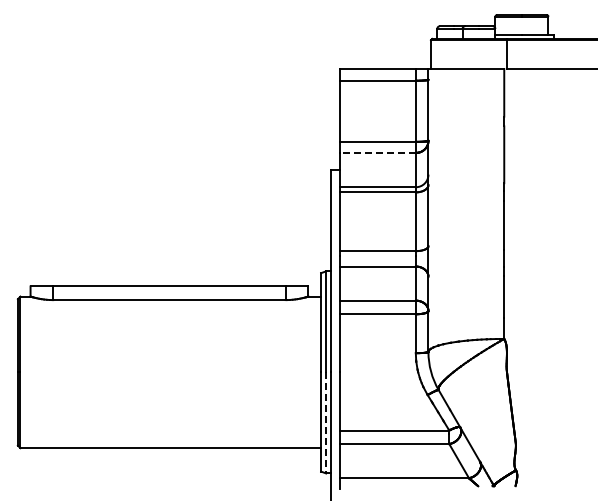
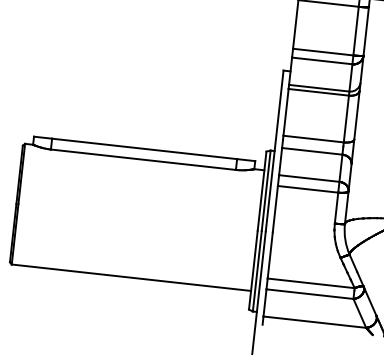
line: (377, 152) -> (321, 60), dashed -> solid
line: (326, 422) -> (257, 270), dashed -> solid

